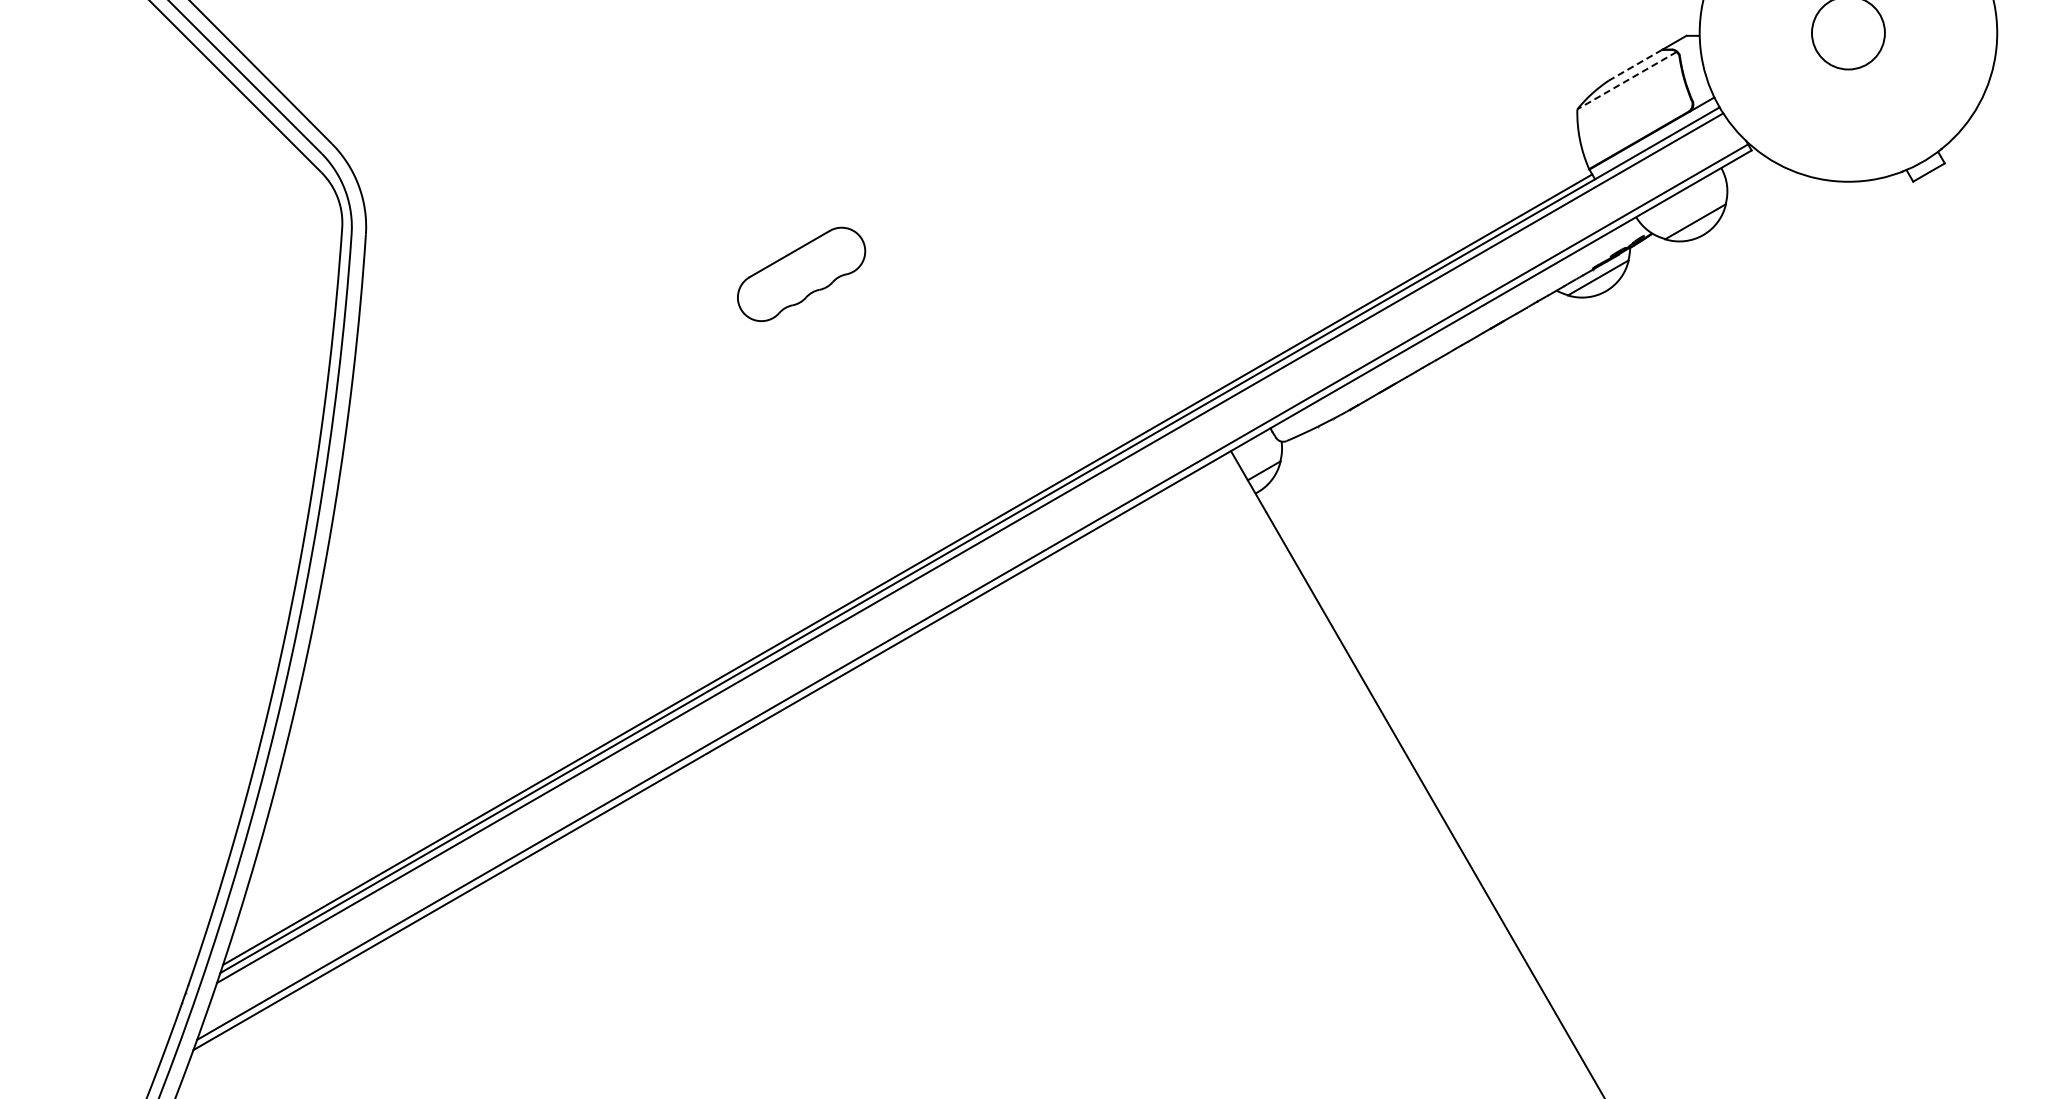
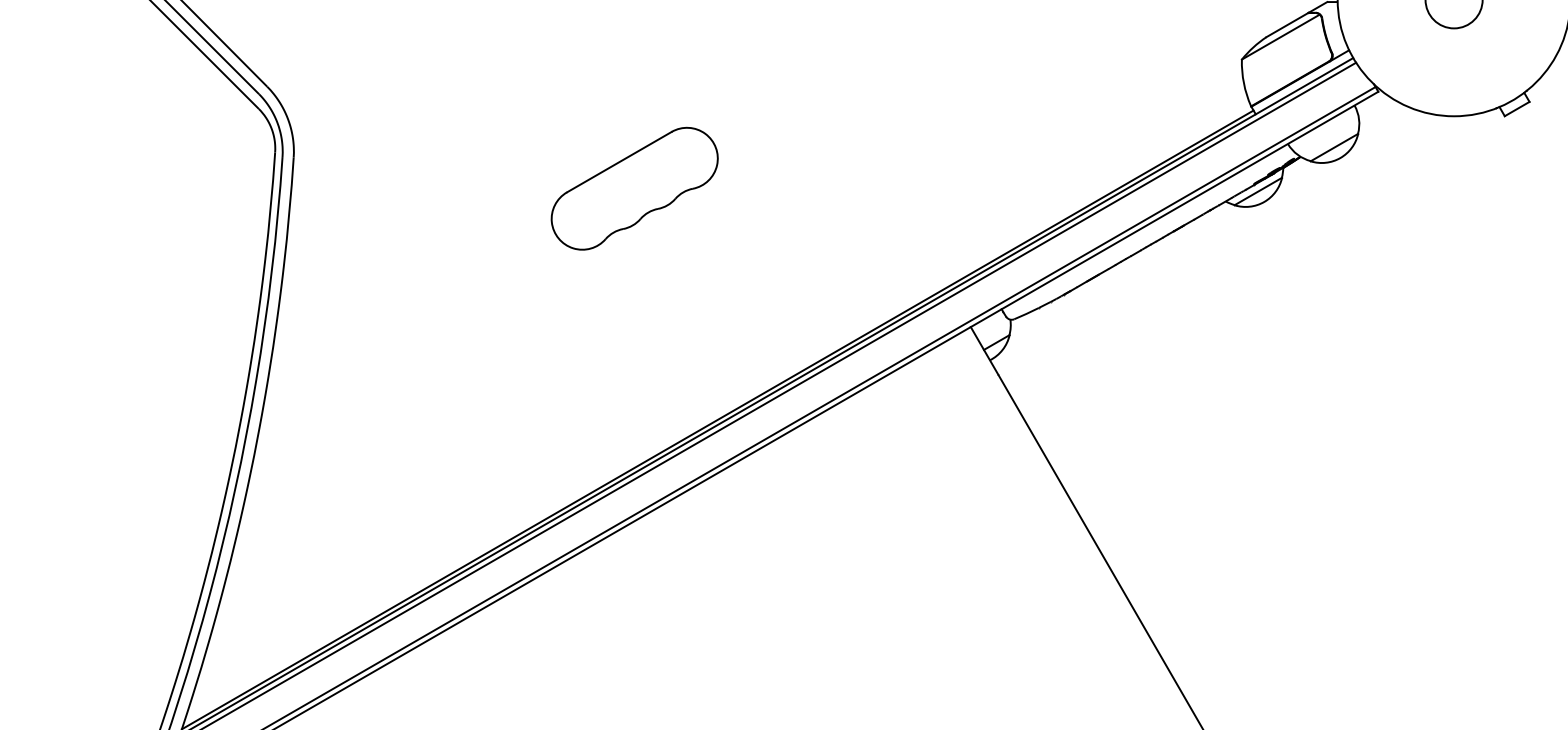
line: (1635, 65) -> (1287, 25), dashed -> solid
line: (1626, 80) -> (1280, 37), dashed -> solid
part: (801, 274) -> (634, 188), size x1.67

